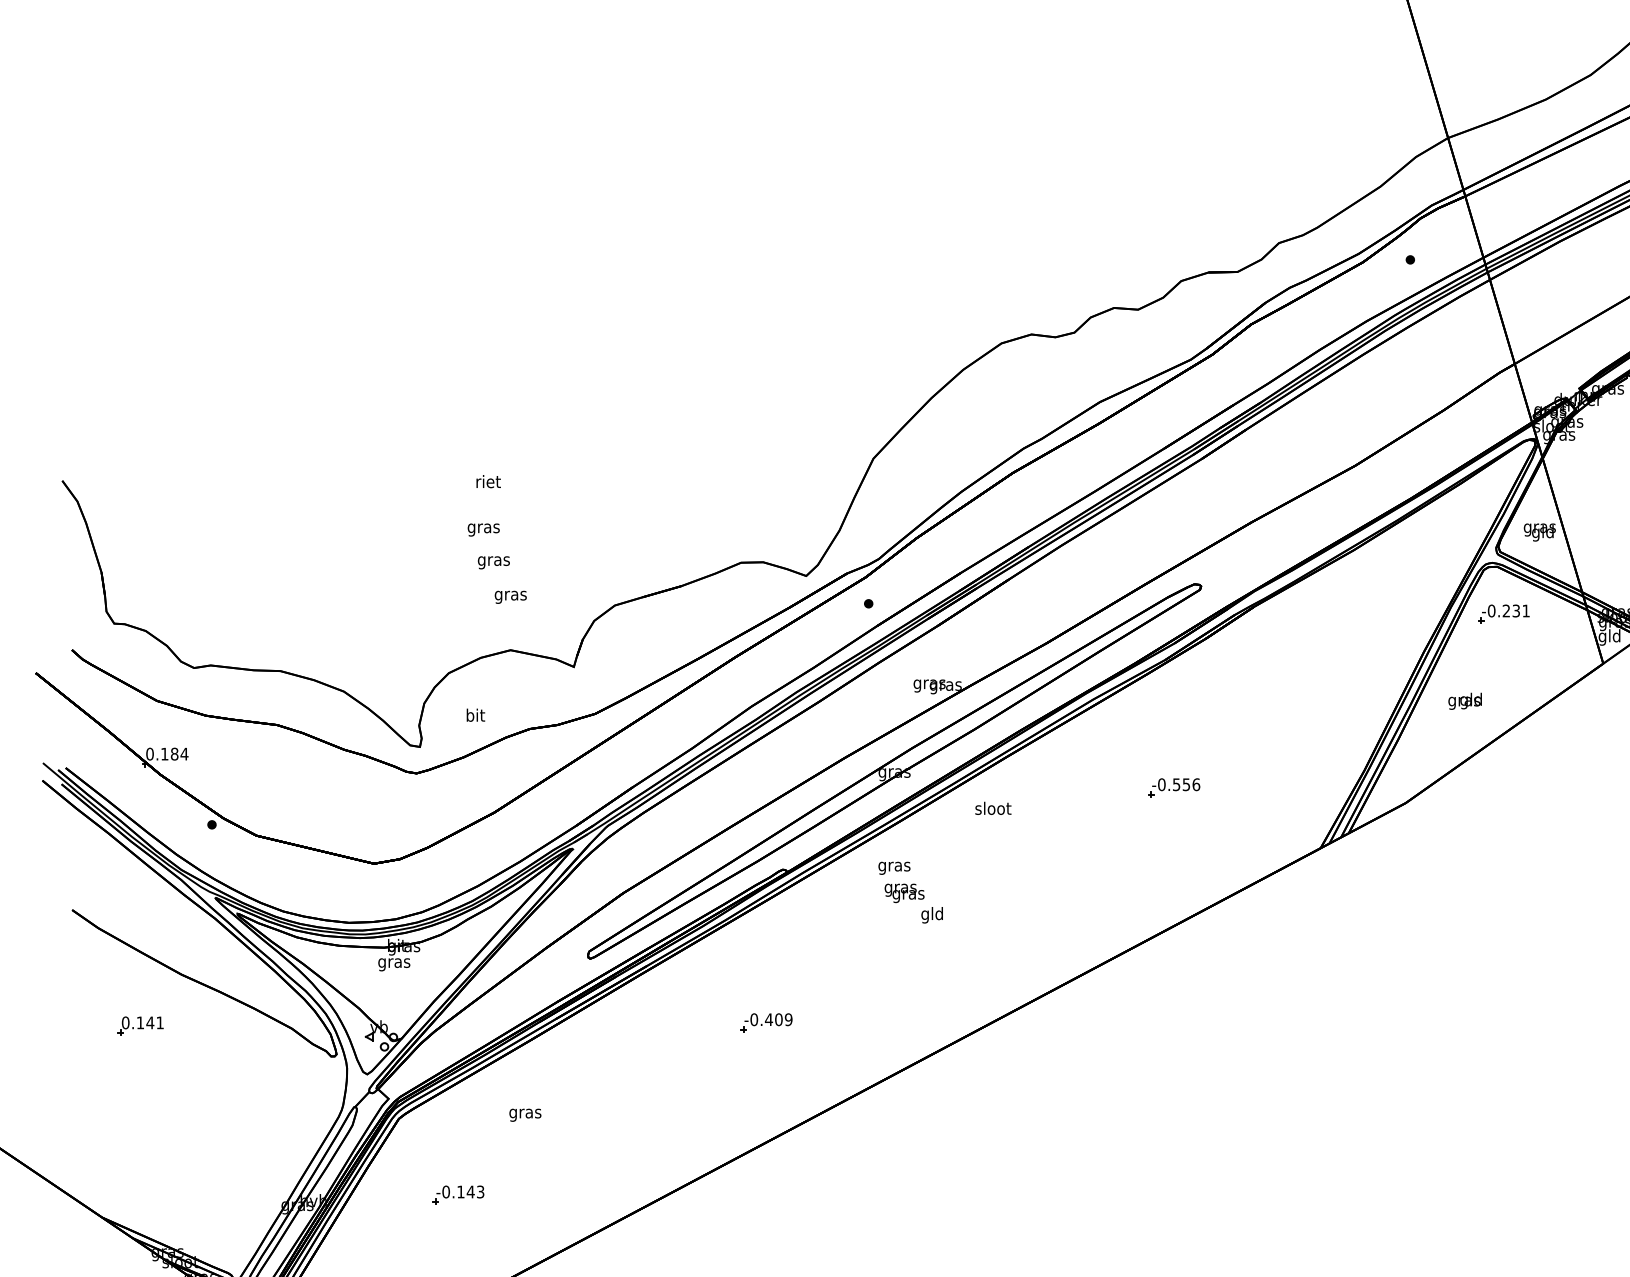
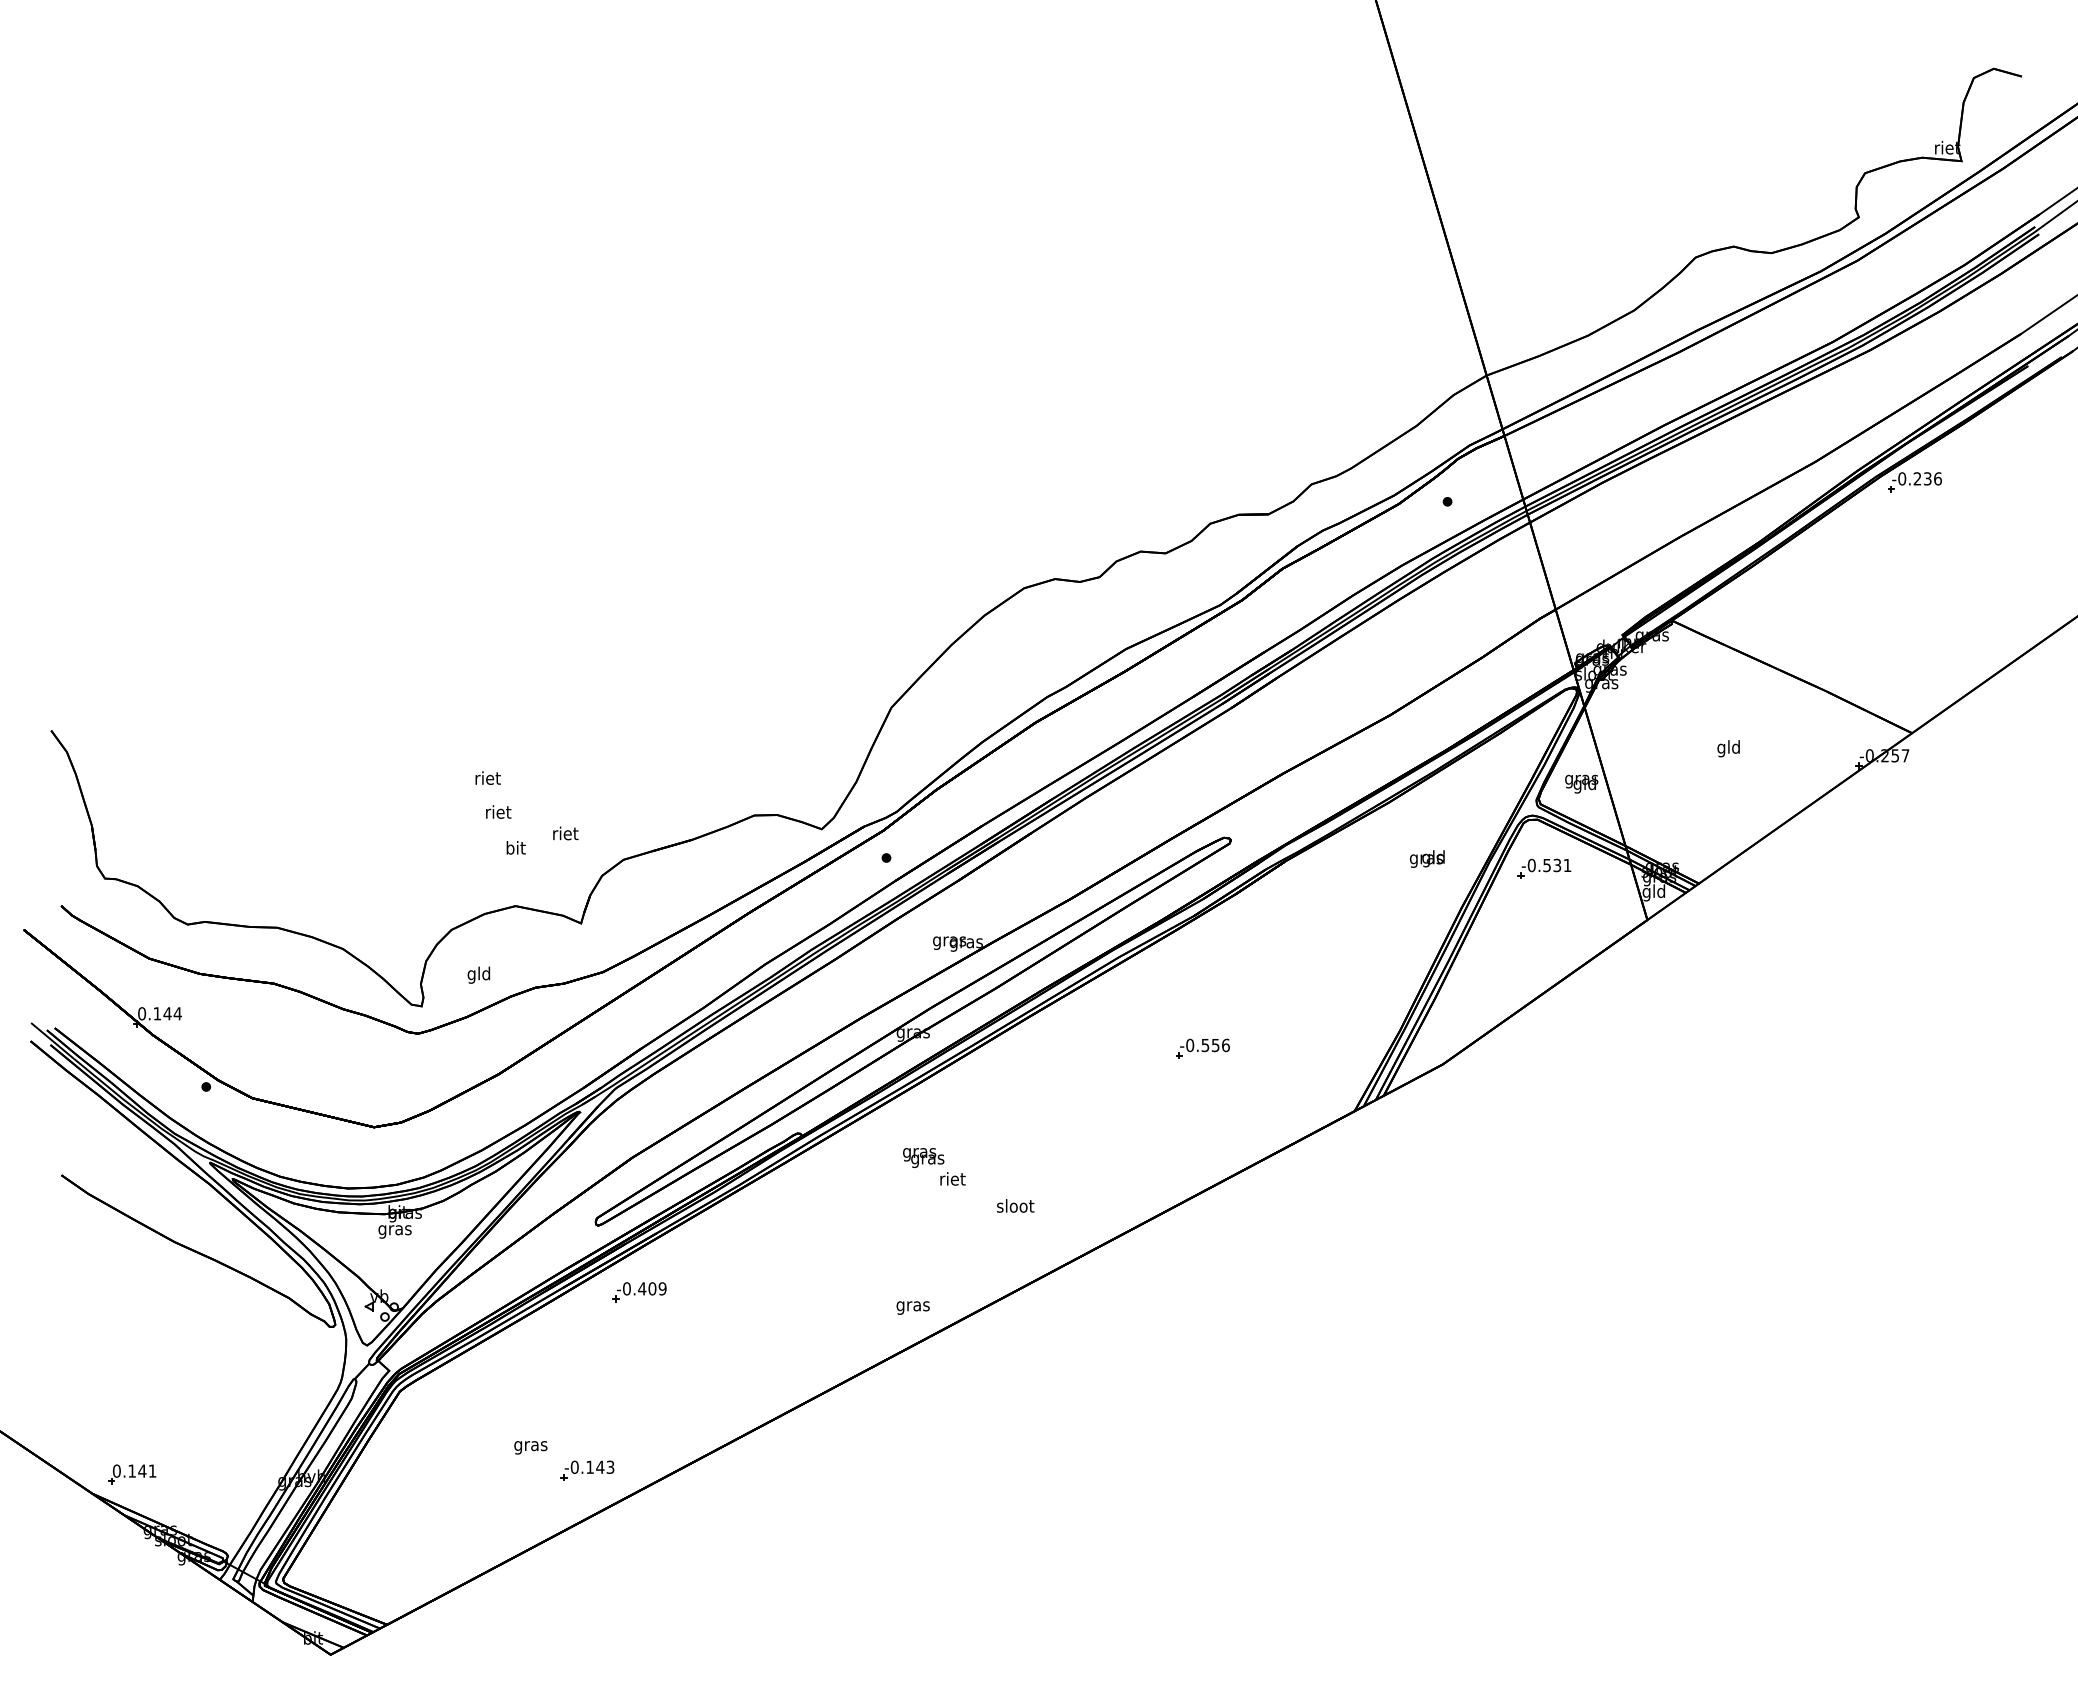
text: (488, 481) -> (565, 833), moved
text: (483, 527) -> (487, 779), gras -> riet
text: (493, 560) -> (497, 813), gras -> riet
text: (510, 595) -> (515, 849), gras -> bit
text: (1505, 611) -> (1546, 865), -0.231 -> -0.531
text: (1465, 700) -> (1427, 858), moved
text: (474, 716) -> (478, 974), bit -> gld
text: (174, 753) -> (167, 1013), 0.184 -> 0.144
text: (993, 807) -> (1015, 1205), moved
text: (893, 867) -> (912, 1307), moved
text: (932, 915) -> (952, 1180), gld -> riet
part: (766, 1023) -> (639, 1292), moved
part: (140, 1026) -> (132, 1474), moved
text: (525, 1114) -> (530, 1447), moved
part: (458, 1195) -> (587, 1470), moved

